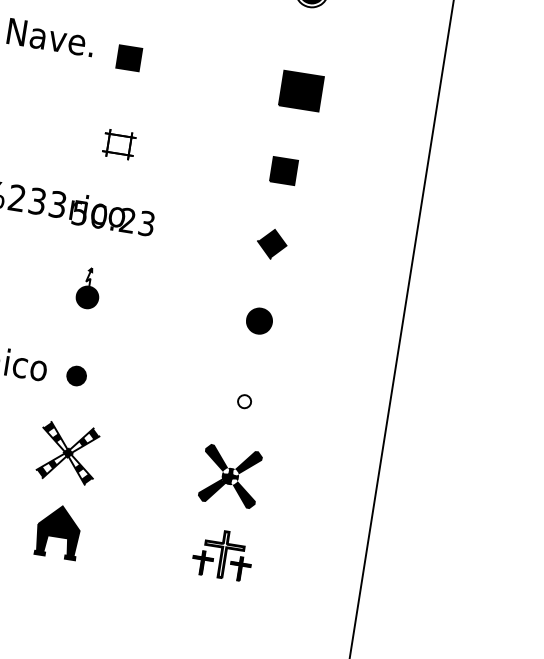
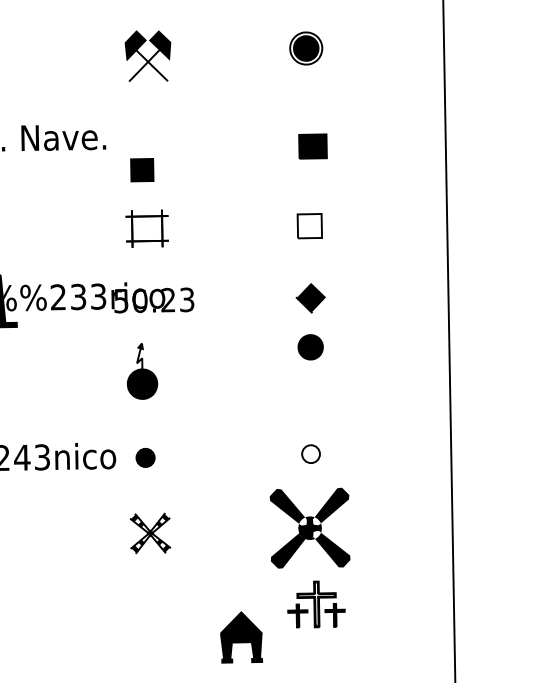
part: (129, 58) -> (142, 170), moved
part: (300, 90) -> (312, 146), size x0.7
part: (119, 144) -> (147, 228), size x1.4
fill: (283, 171) -> (309, 226), removed
part: (88, 288) -> (142, 371), size x1.4
part: (259, 321) -> (310, 347), moved
part: (244, 400) -> (310, 453), size x1.4
part: (68, 453) -> (150, 533), size x0.7
part: (229, 476) -> (309, 528), size x1.4
part: (58, 531) -> (241, 637), moved

